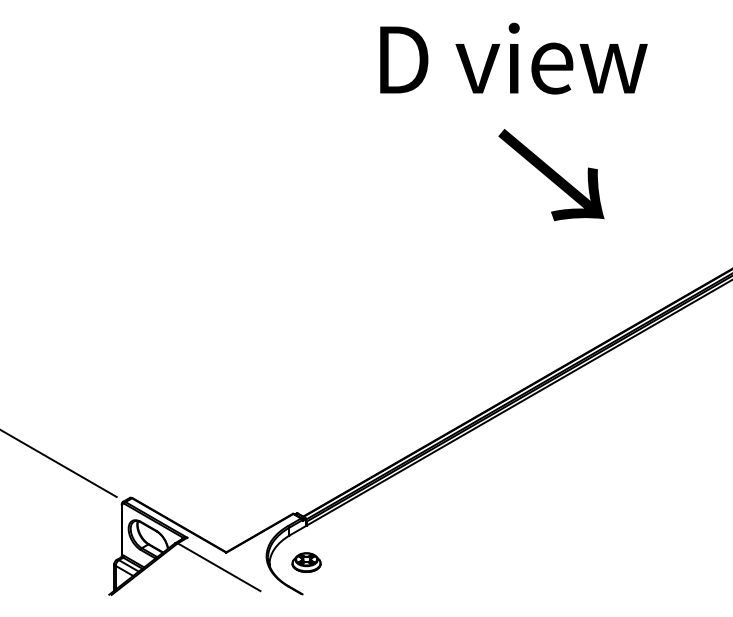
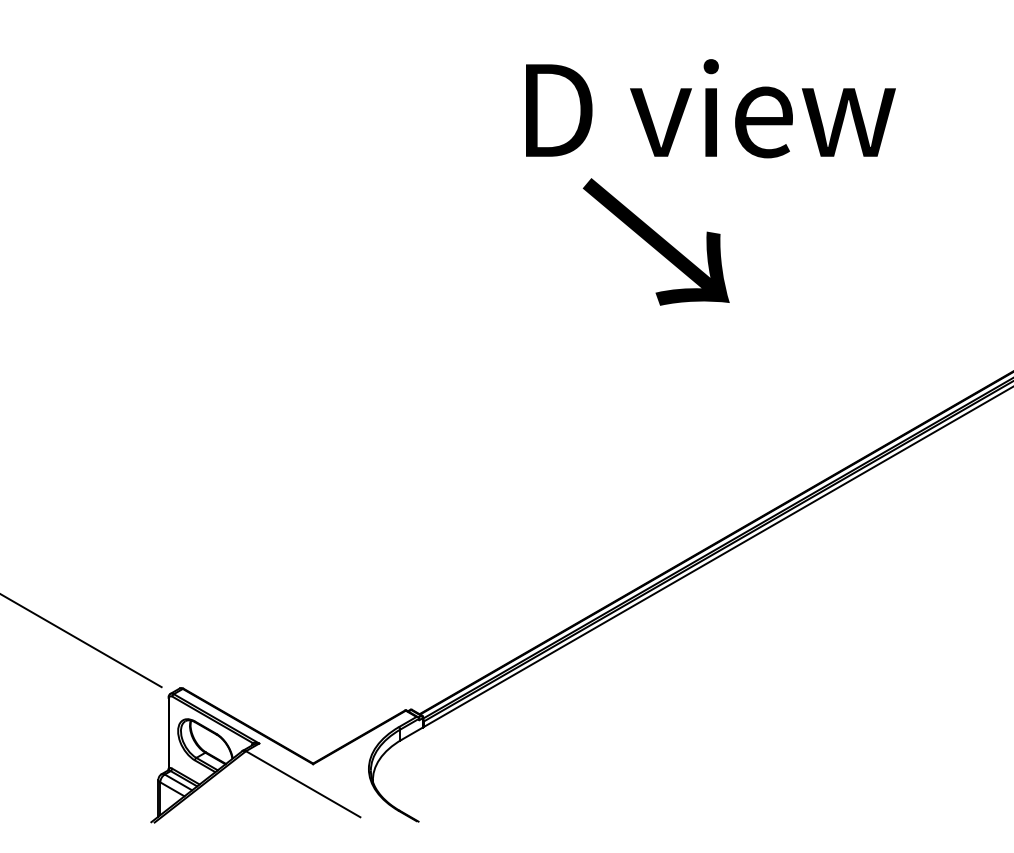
text: (513, 58) -> (710, 108), moved
text: (551, 175) -> (656, 242), moved
part: (306, 562) -> (424, 777), removed

